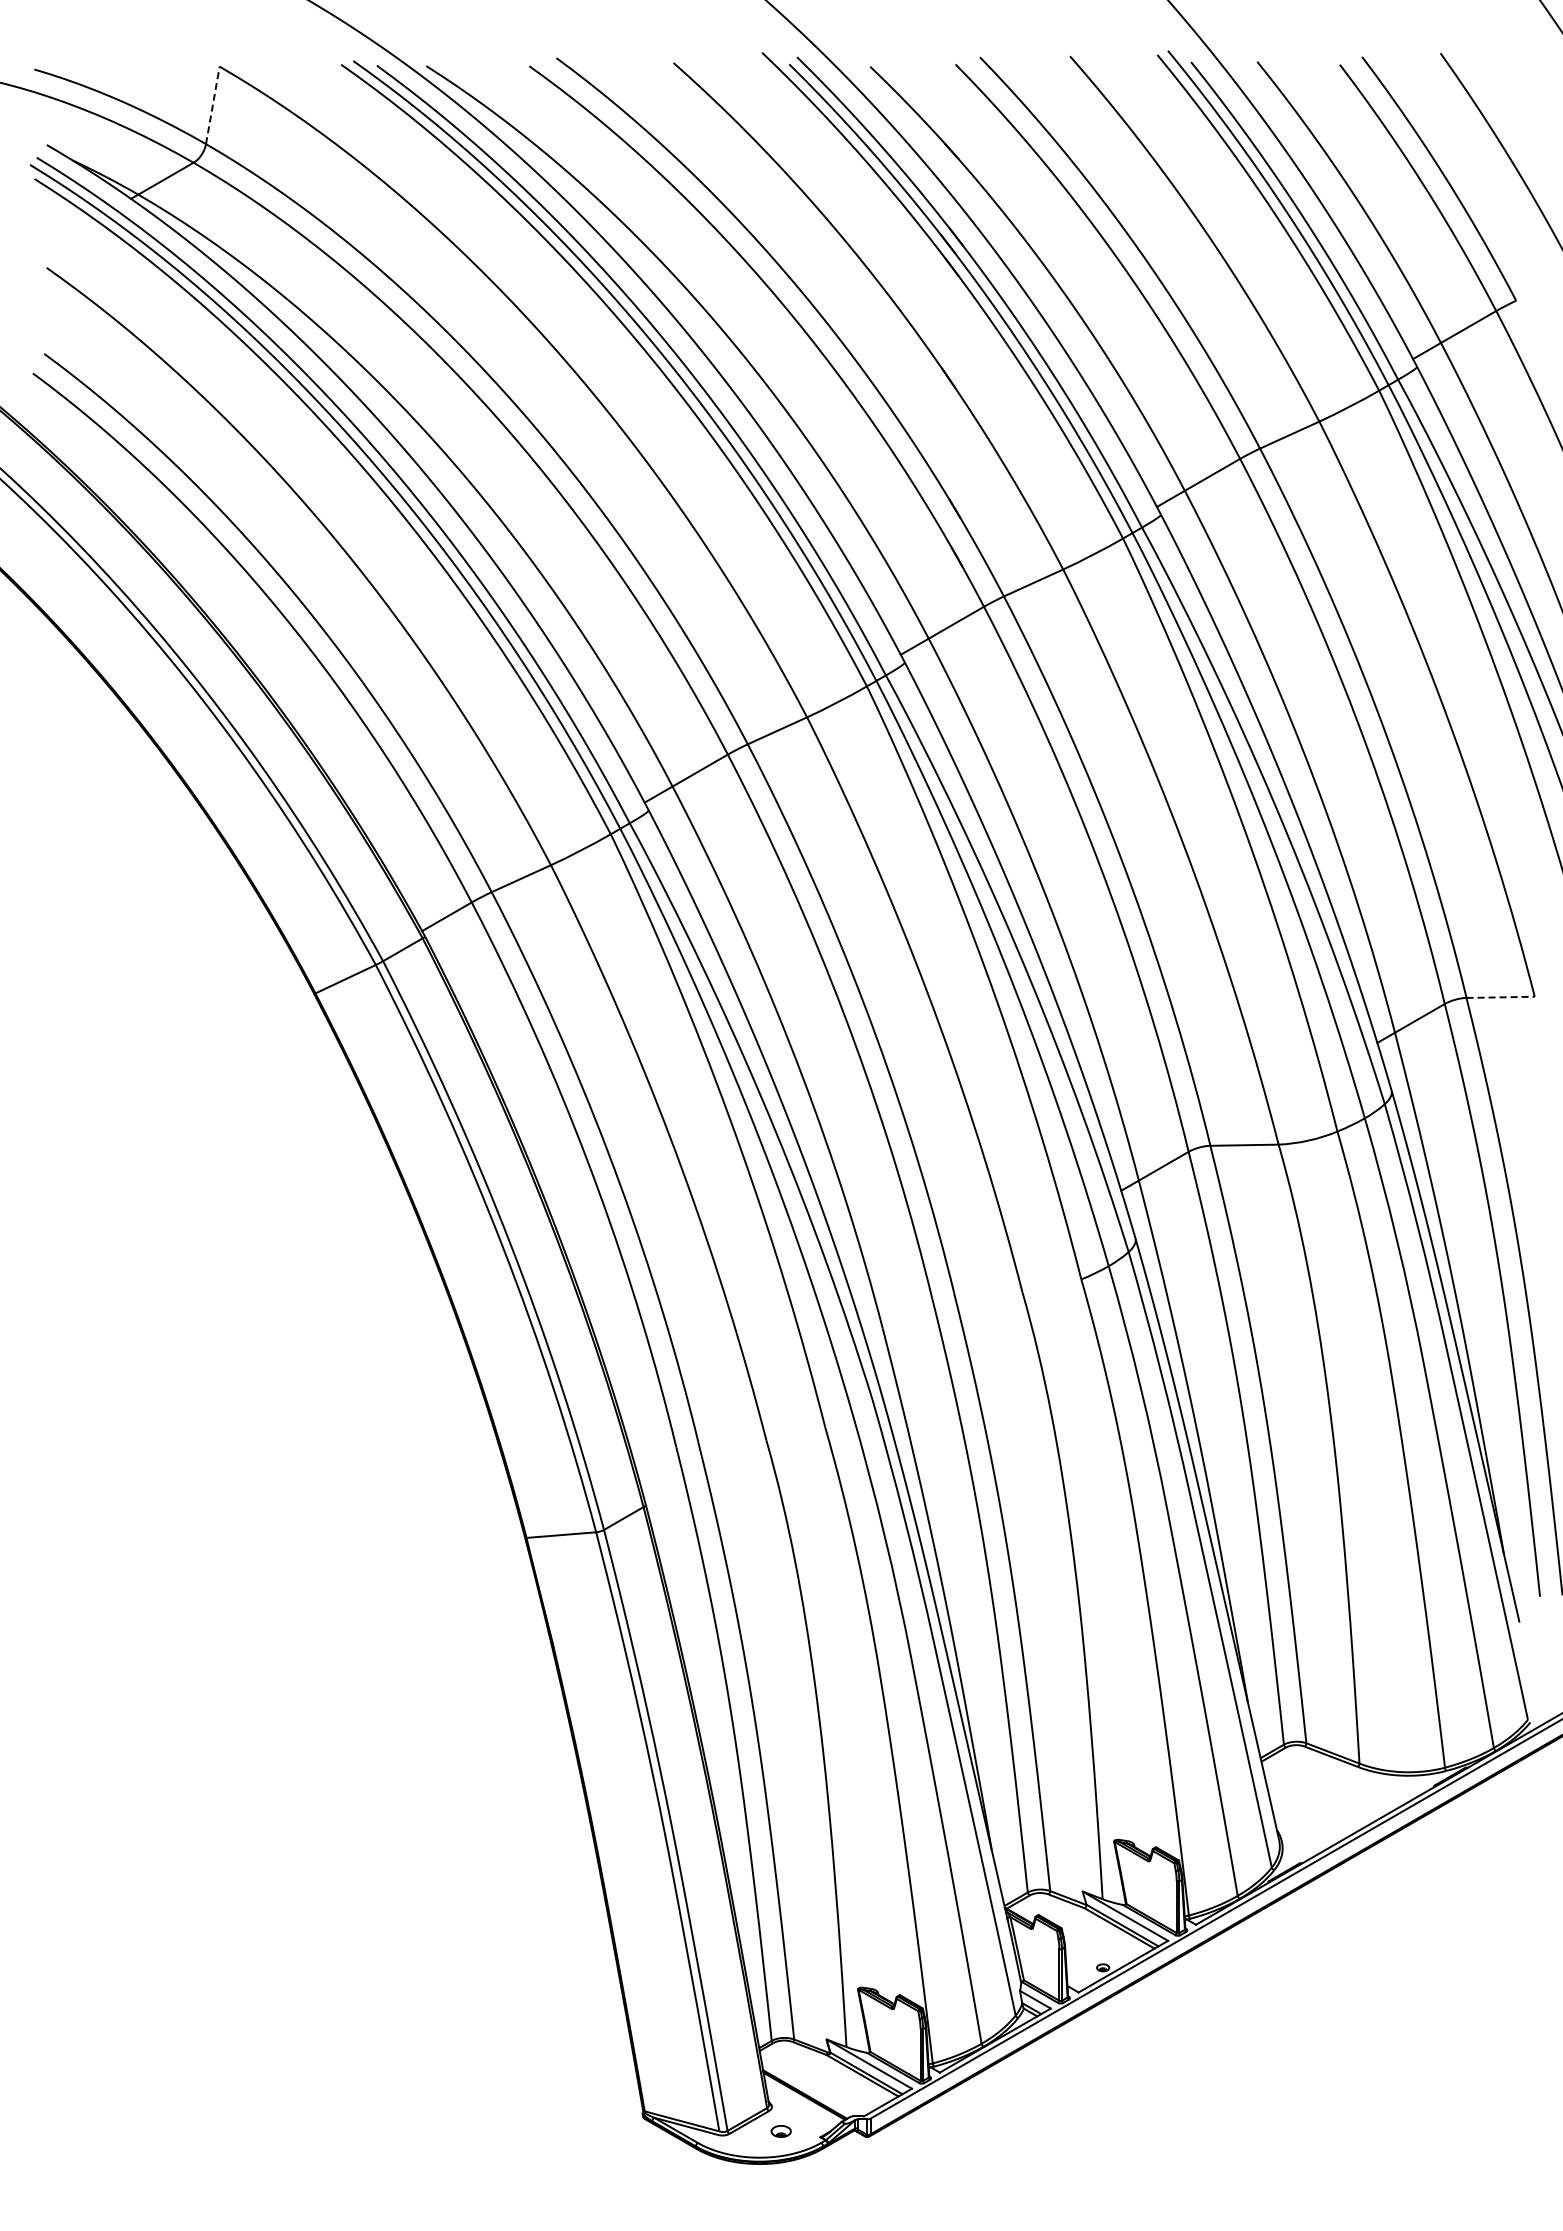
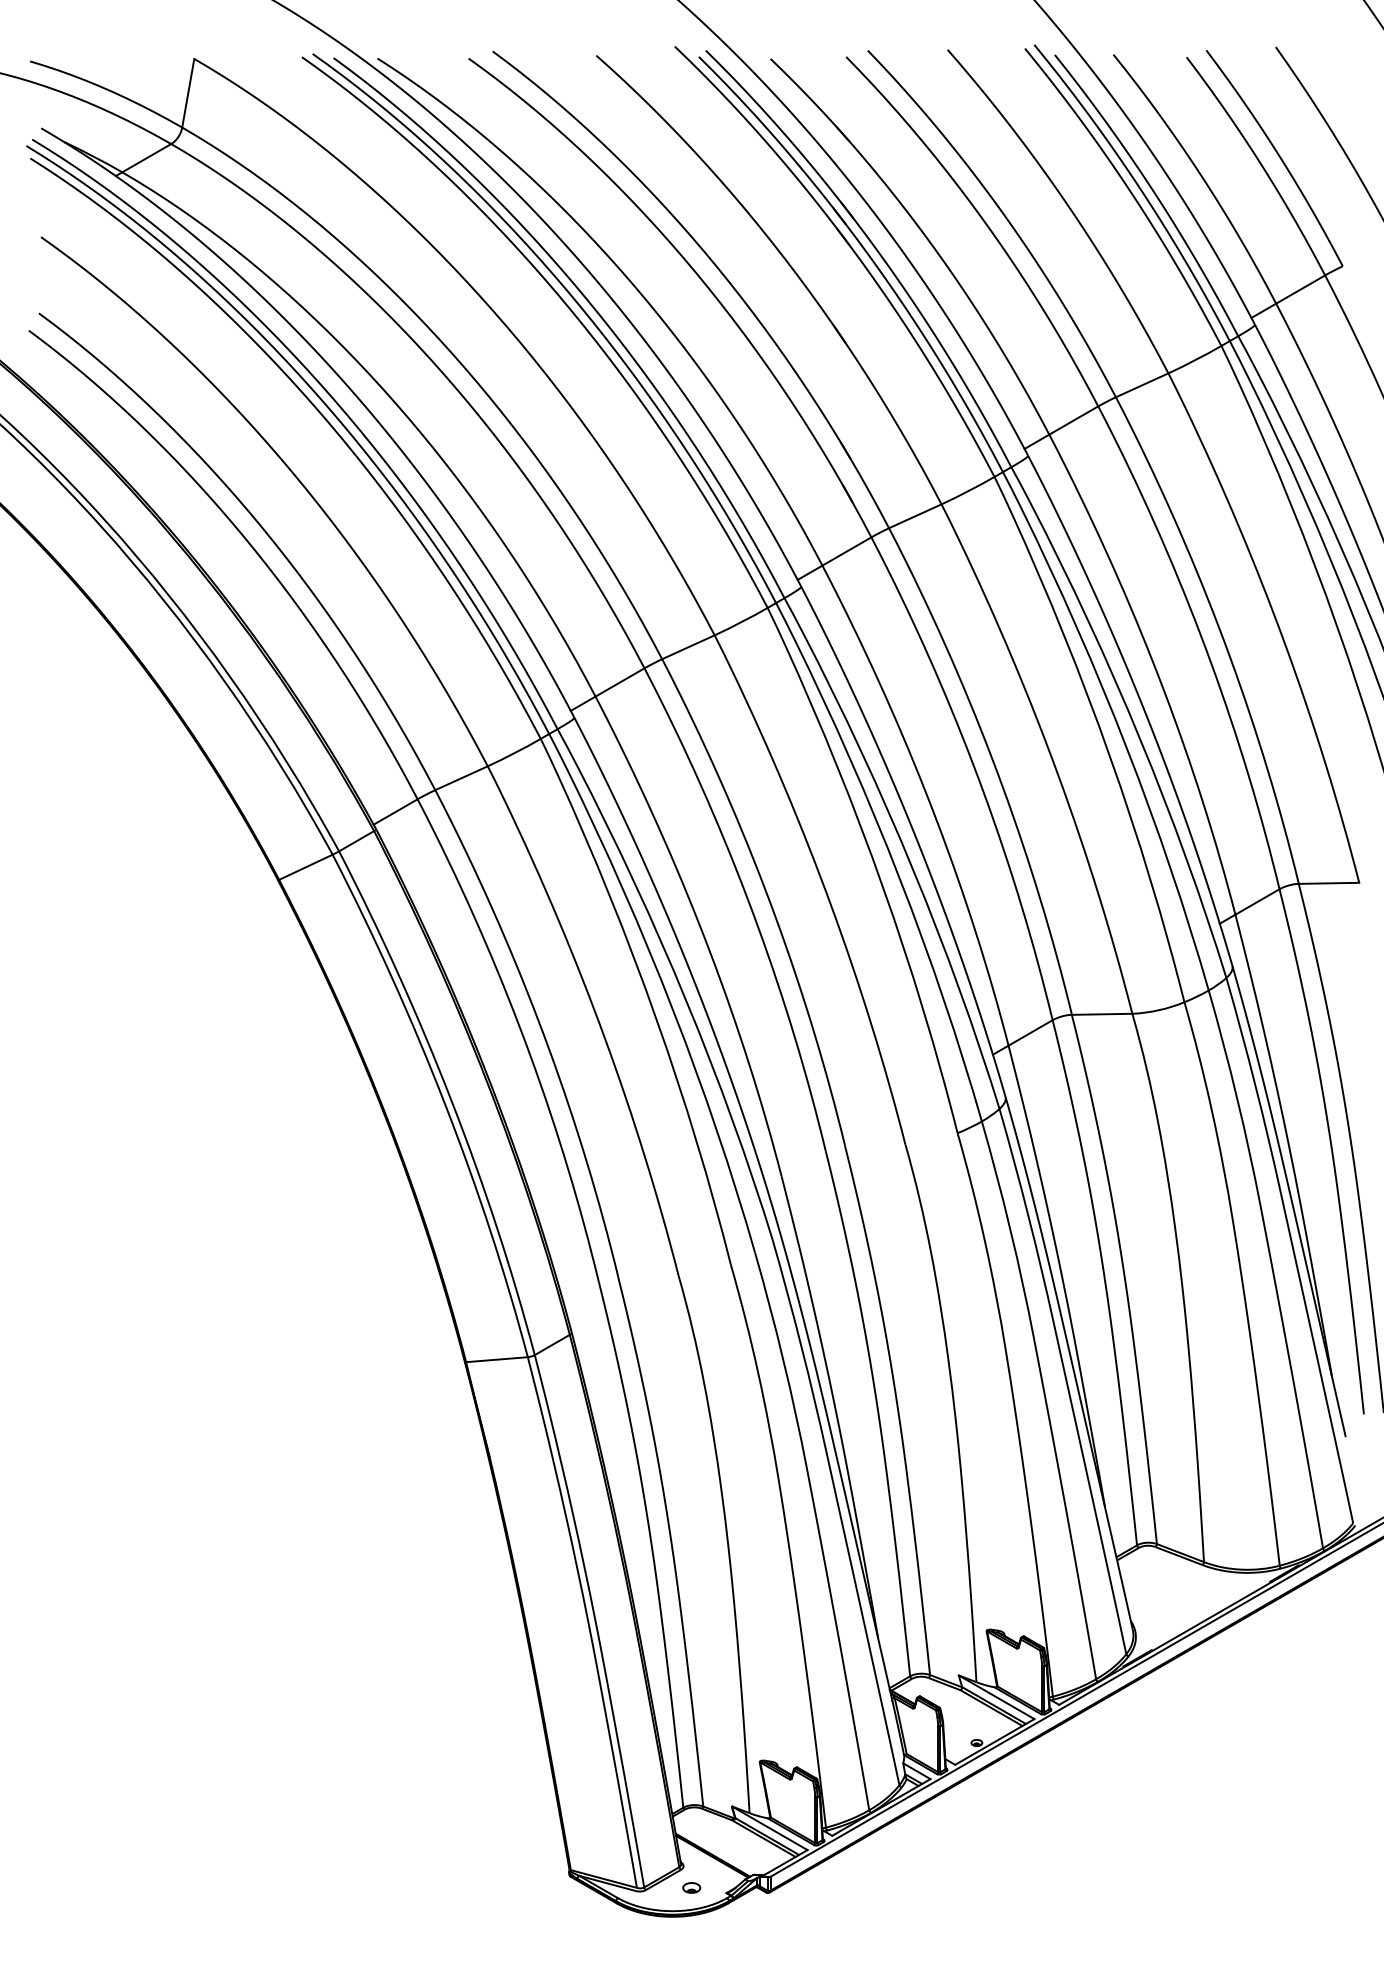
line: (212, 104) -> (187, 92), dashed -> solid
line: (1501, 997) -> (1329, 883), dashed -> solid

